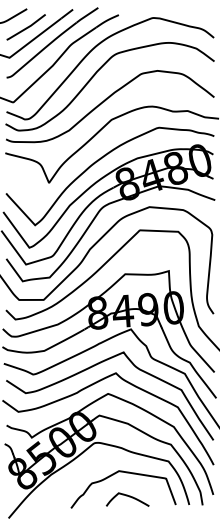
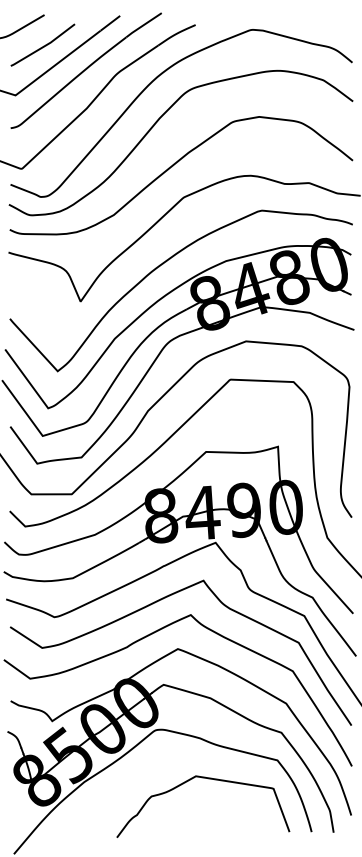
curve: (129, 497) -> (213, 819), removed

